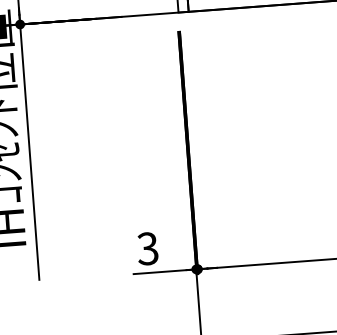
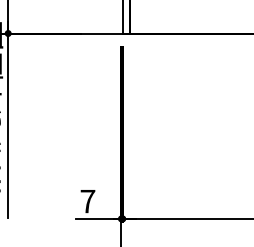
text: (147, 248) -> (87, 201), 3 -> 7

